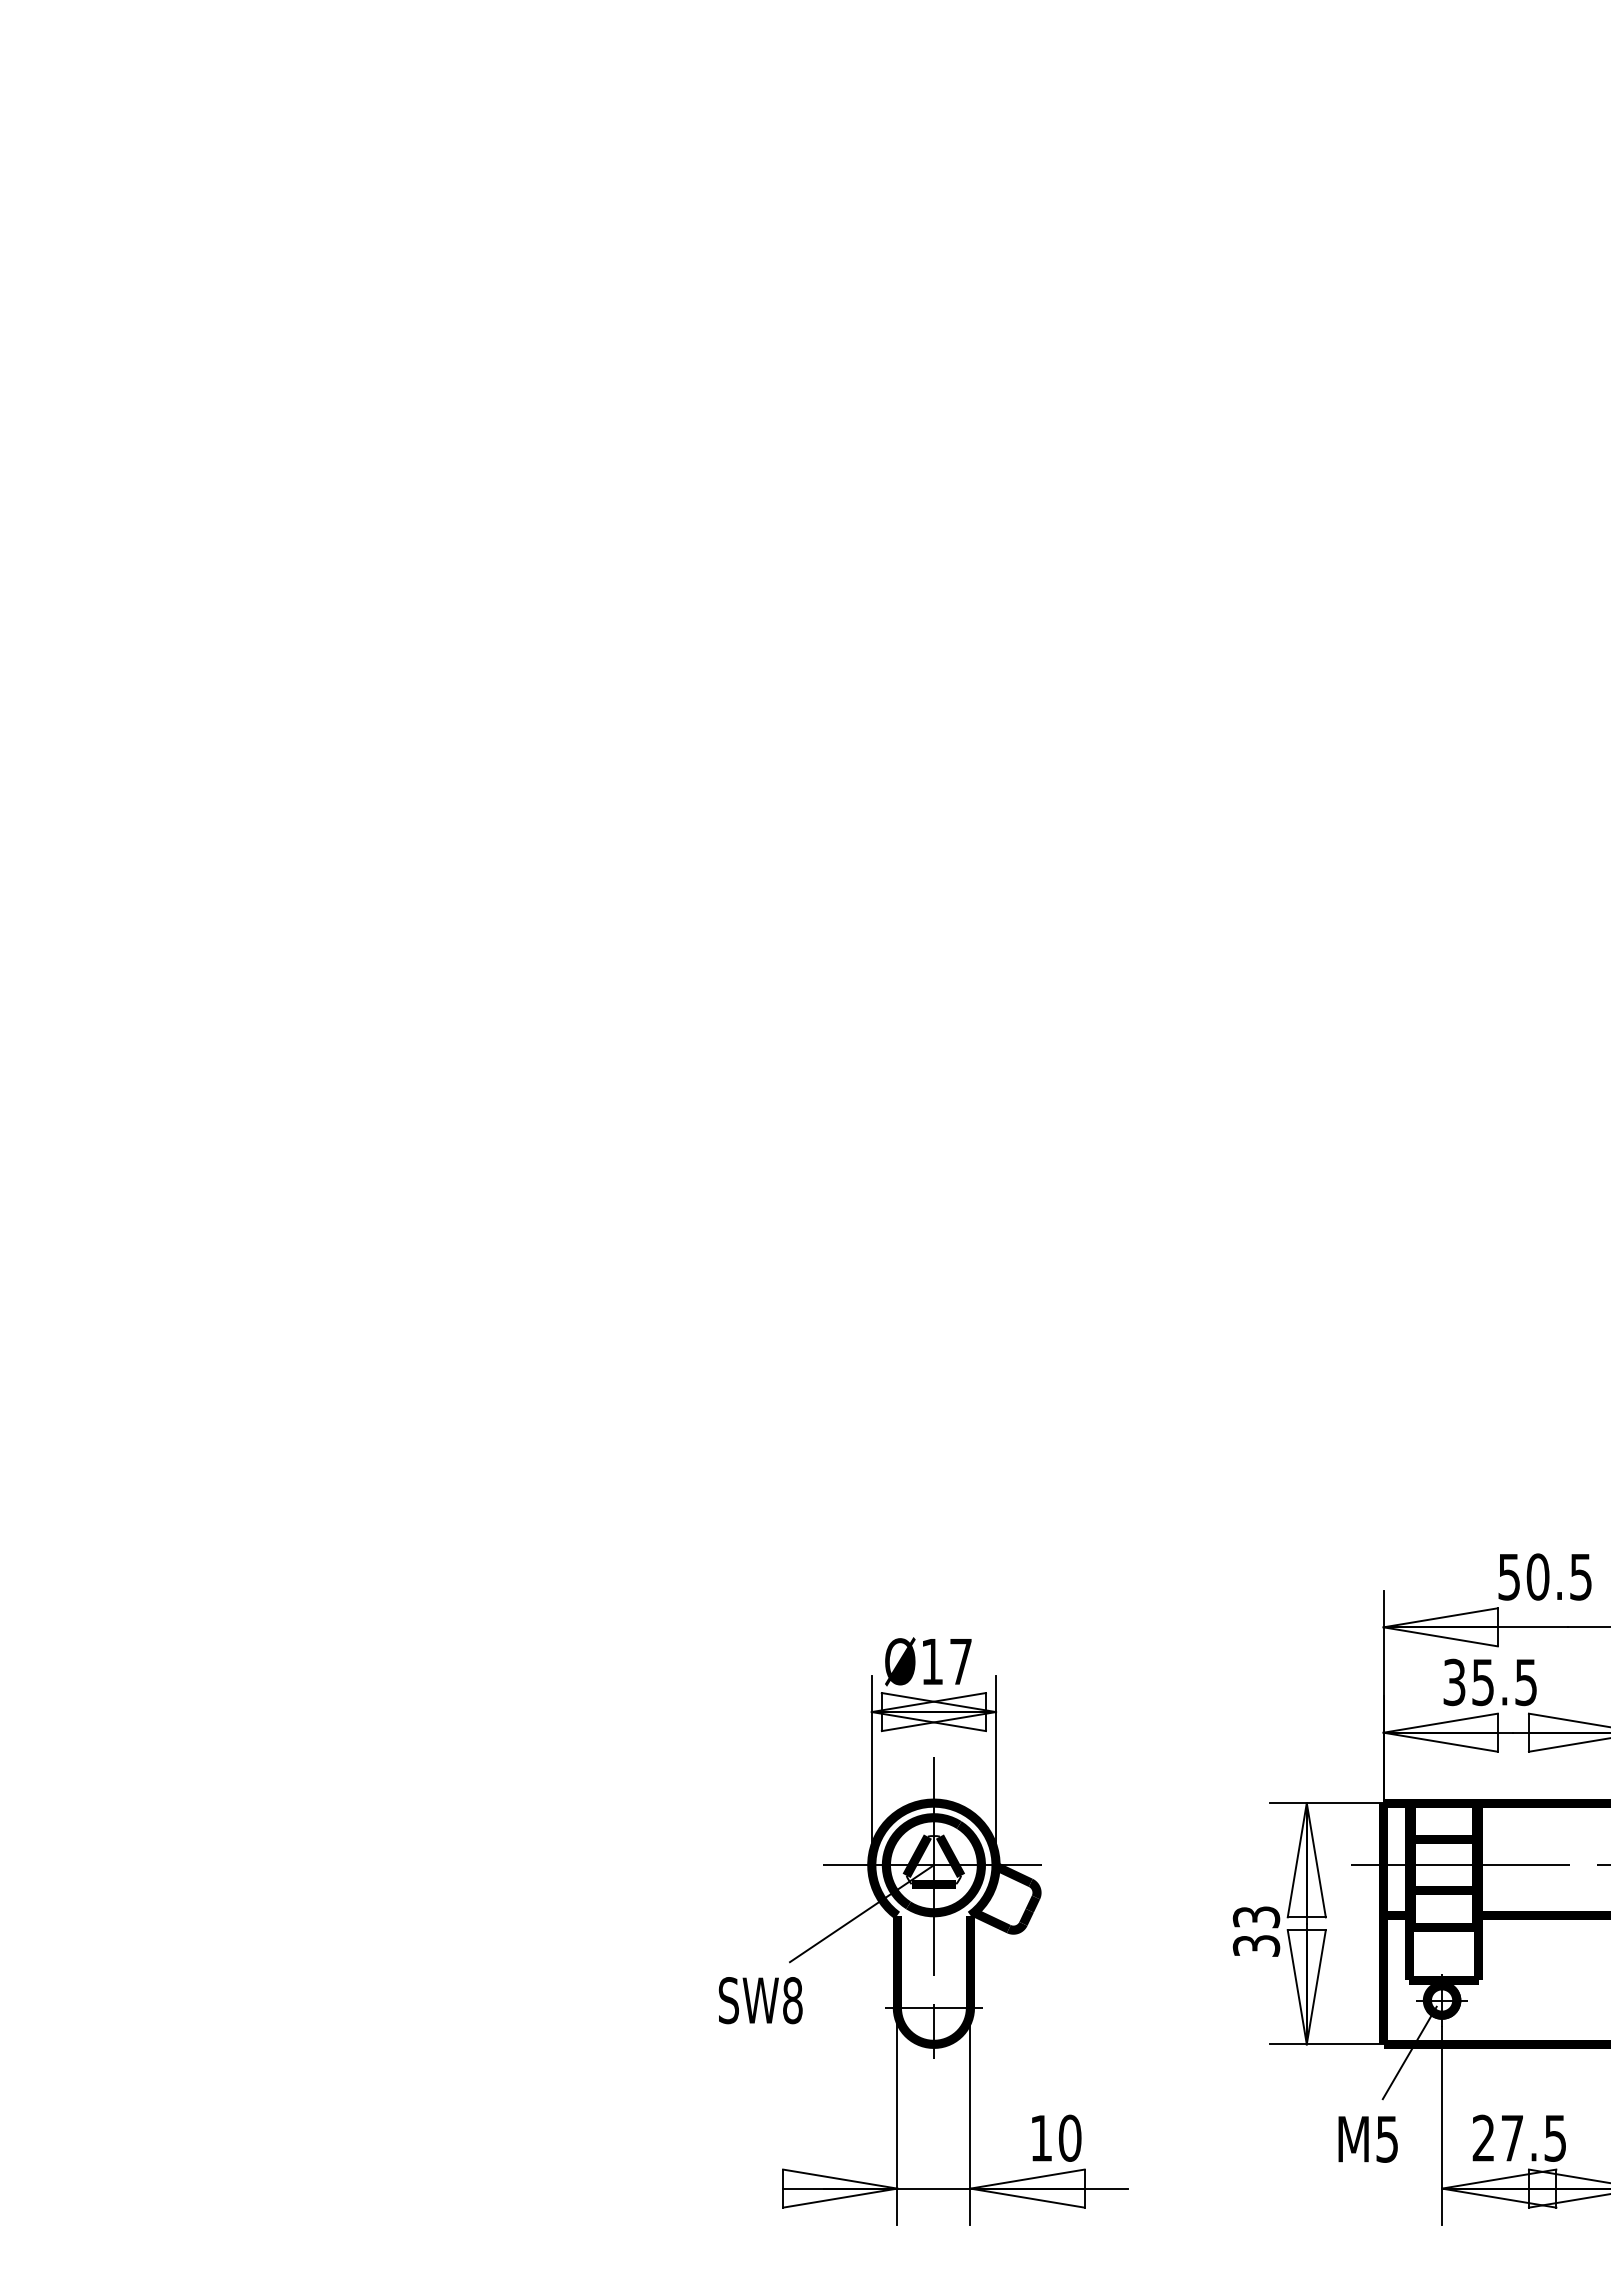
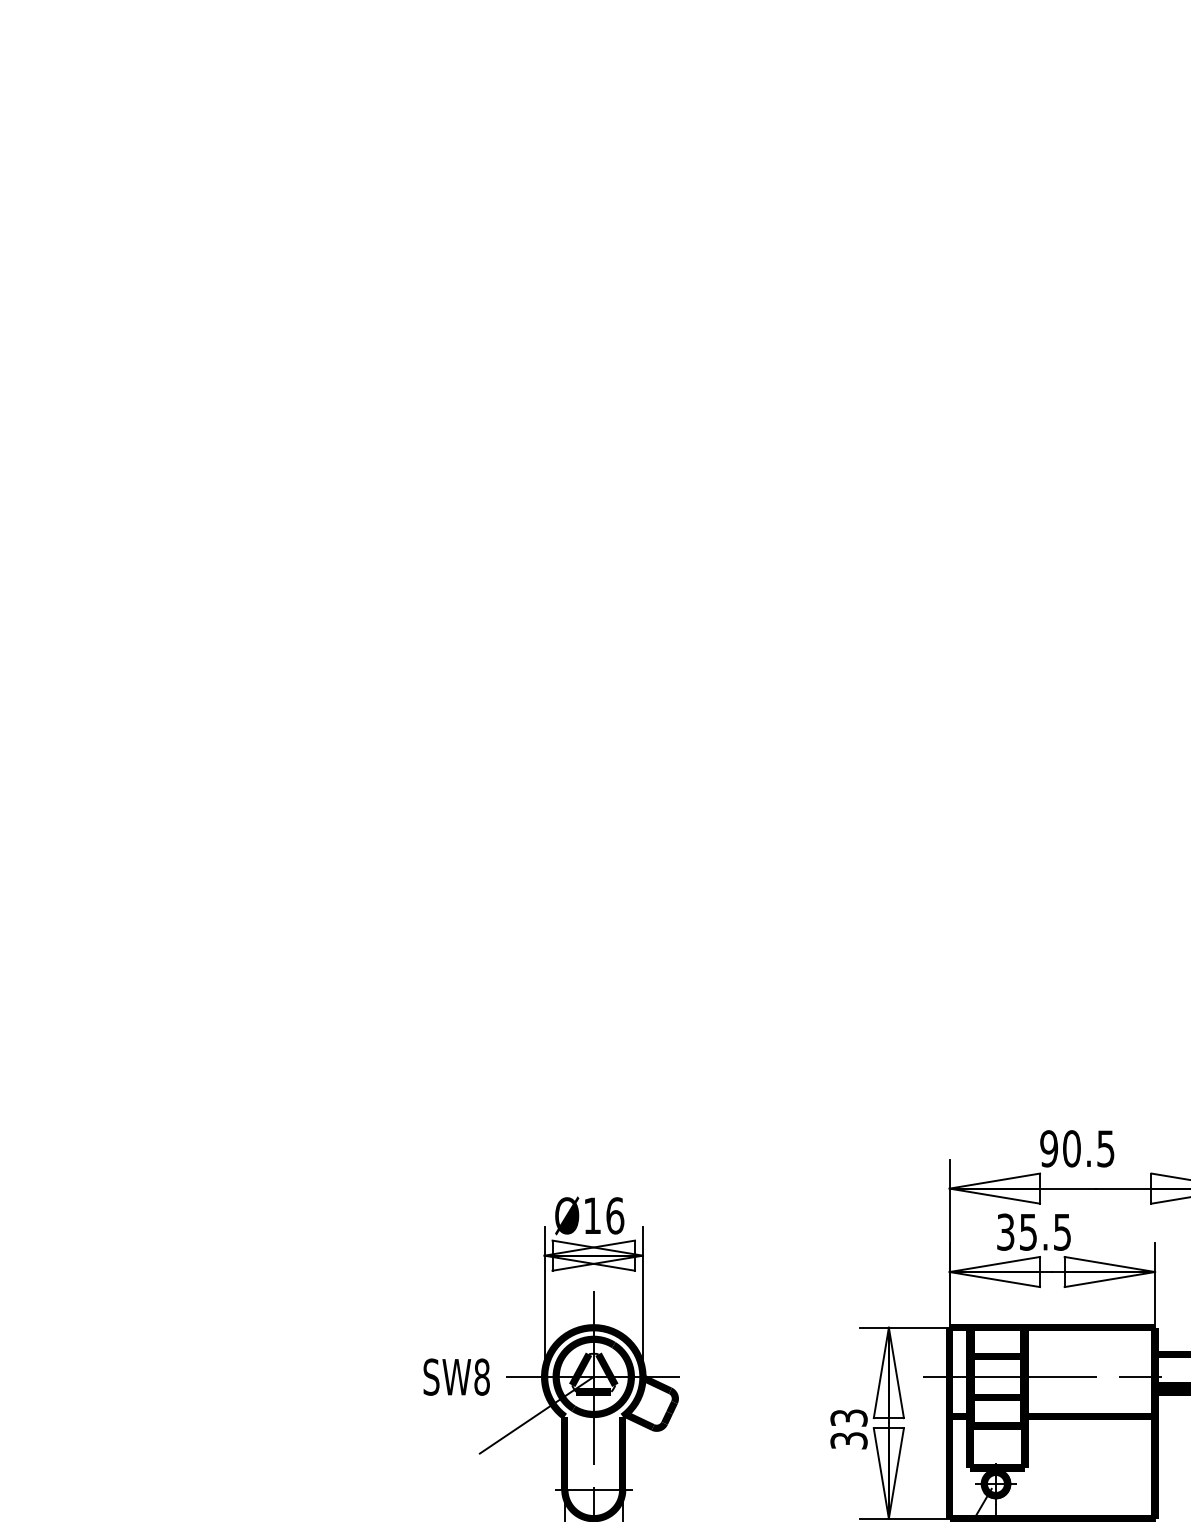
text: (1509, 1576) -> (1049, 1148), 50.5 -> 90.5
text: (961, 1661) -> (615, 1215), Ø17 -> Ø16
text: (760, 2000) -> (456, 1377), moved

